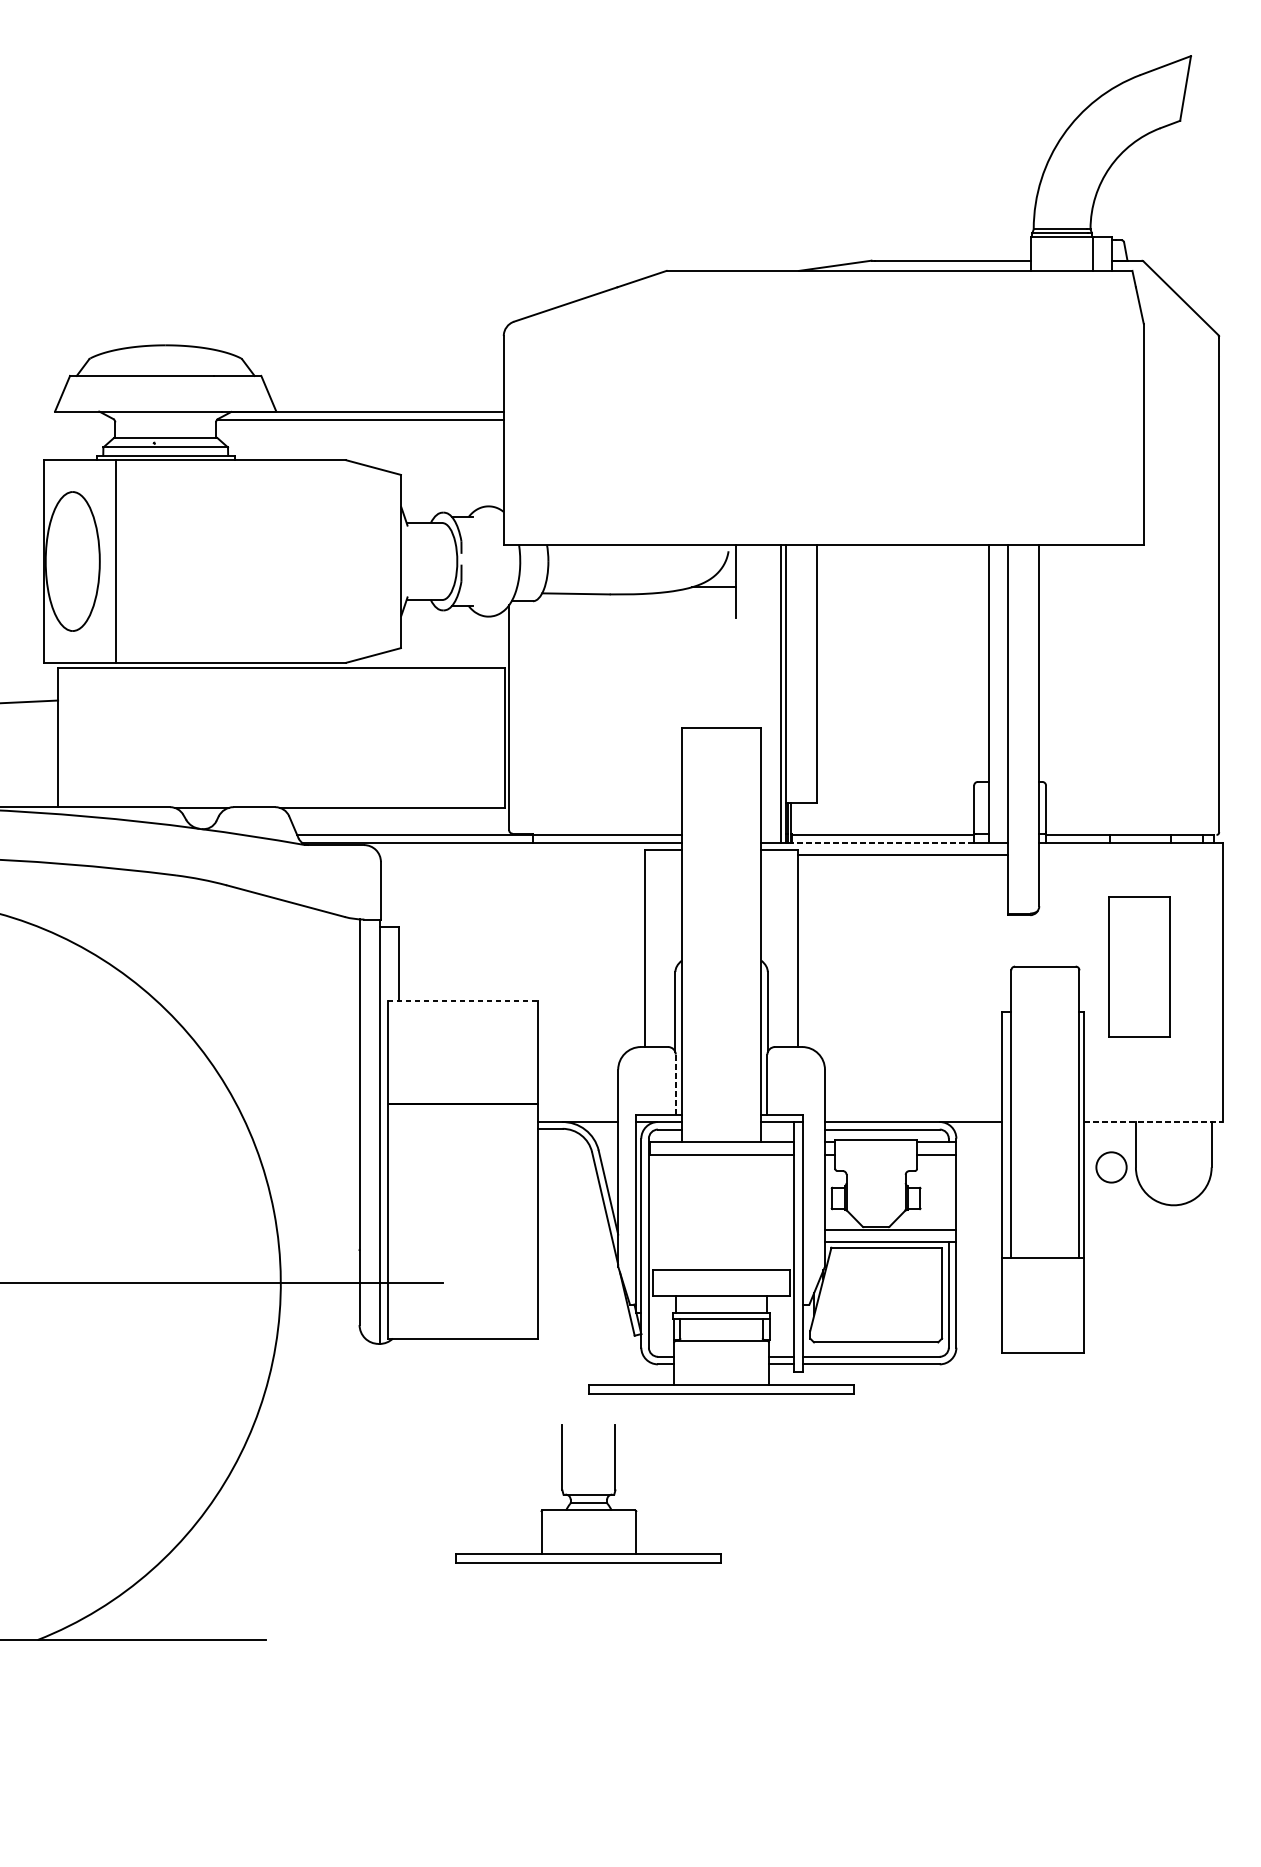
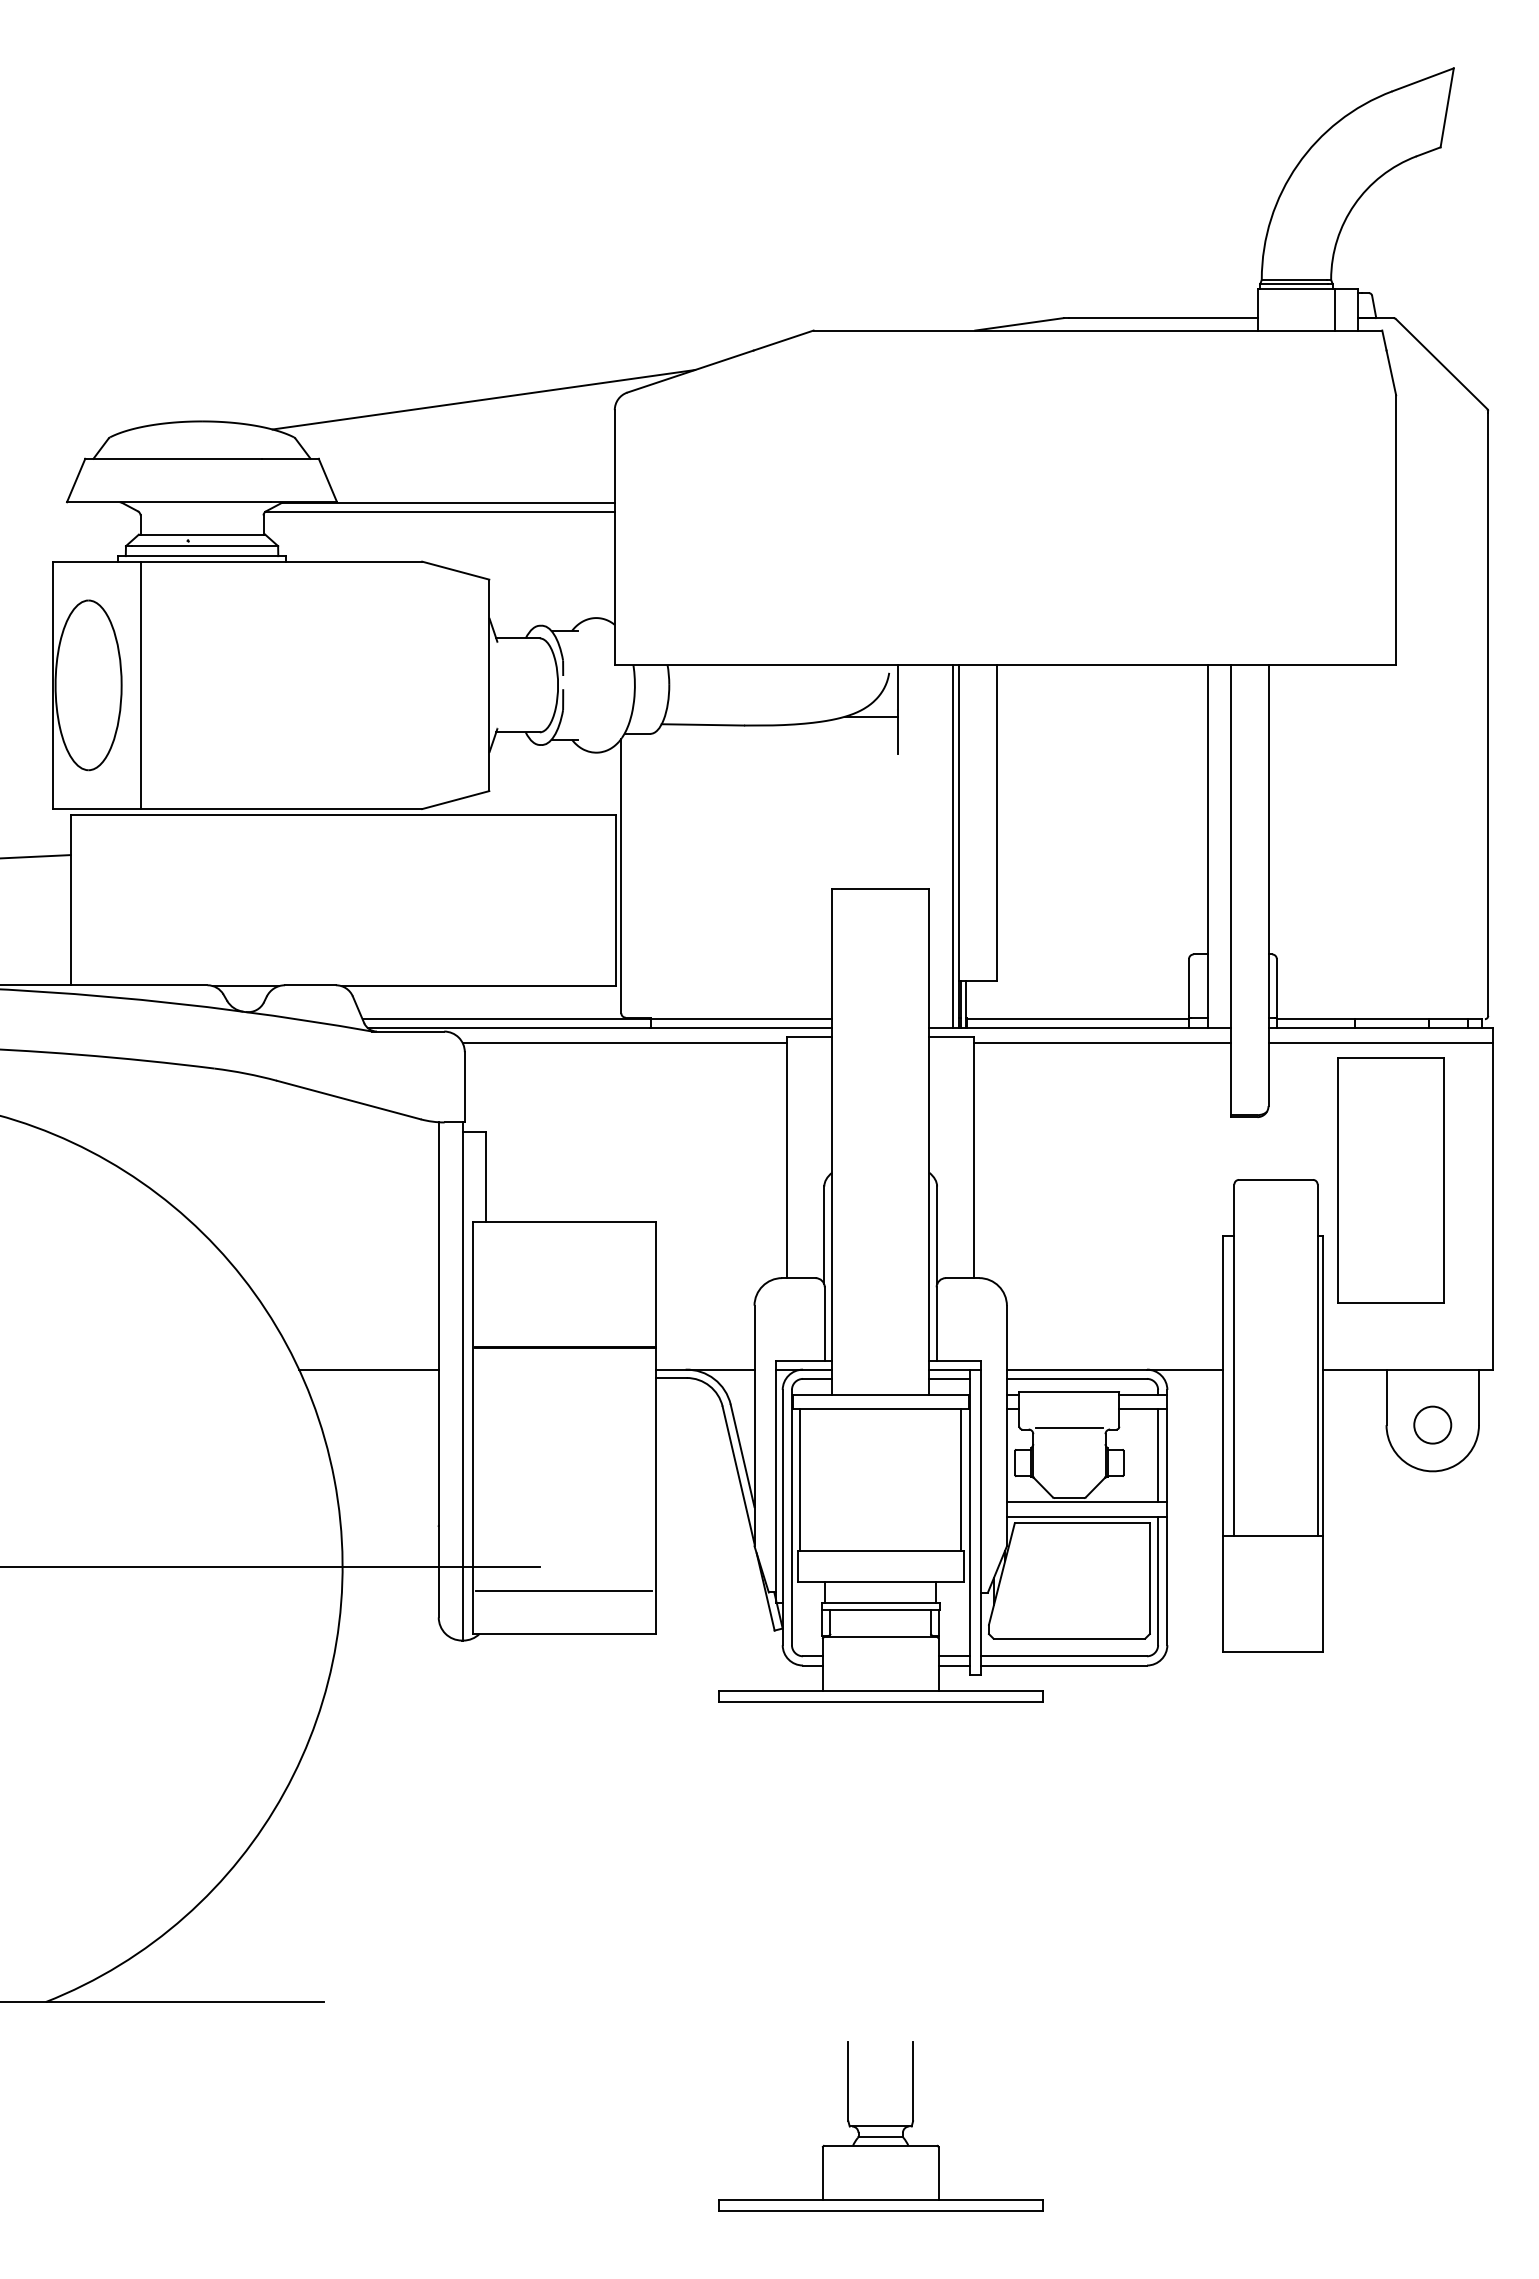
line: (396, 327) -> (483, 399), added
line: (883, 842) -> (1078, 1028), dashed -> solid
line: (511, 854) -> (624, 1043), added
line: (1130, 854) -> (1380, 1043), added
part: (1139, 967) -> (1390, 1180), size x1.43
line: (462, 1001) -> (564, 1222), dashed -> solid
line: (675, 1084) -> (824, 1323), dashed -> solid
line: (302, 1121) -> (368, 1369), added
line: (1153, 1121) -> (1407, 1369), dashed -> solid
line: (777, 1129) -> (949, 1378), added
circle: (1111, 1166) -> (1432, 1424), moved
line: (876, 1170) -> (1069, 1428), added
line: (949, 1192) -> (1158, 1455), added
line: (655, 1211) -> (800, 1479), added
line: (787, 1211) -> (961, 1479), added
line: (462, 1302) -> (564, 1590), added
part: (588, 1494) -> (880, 2126), moved

